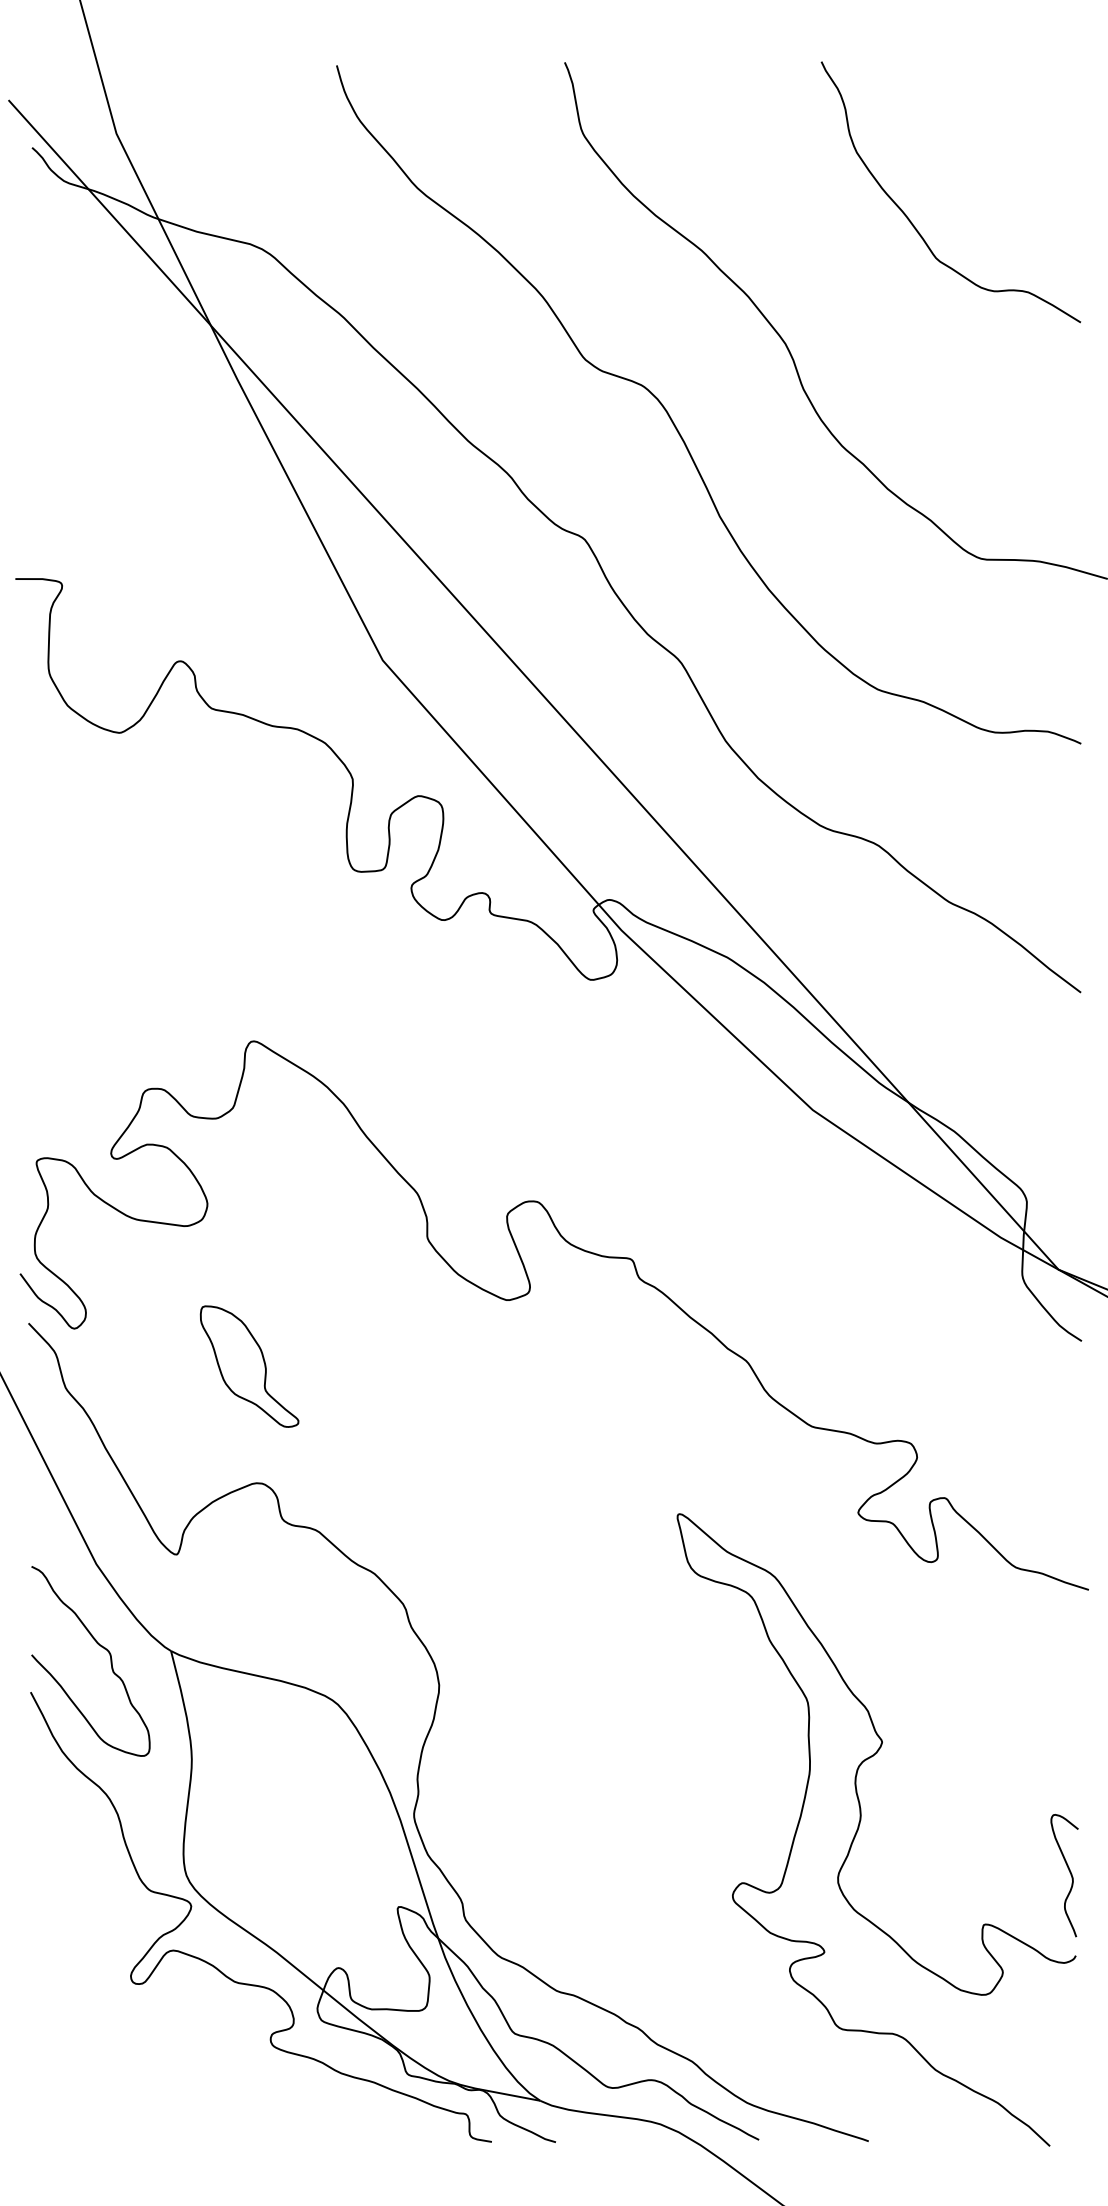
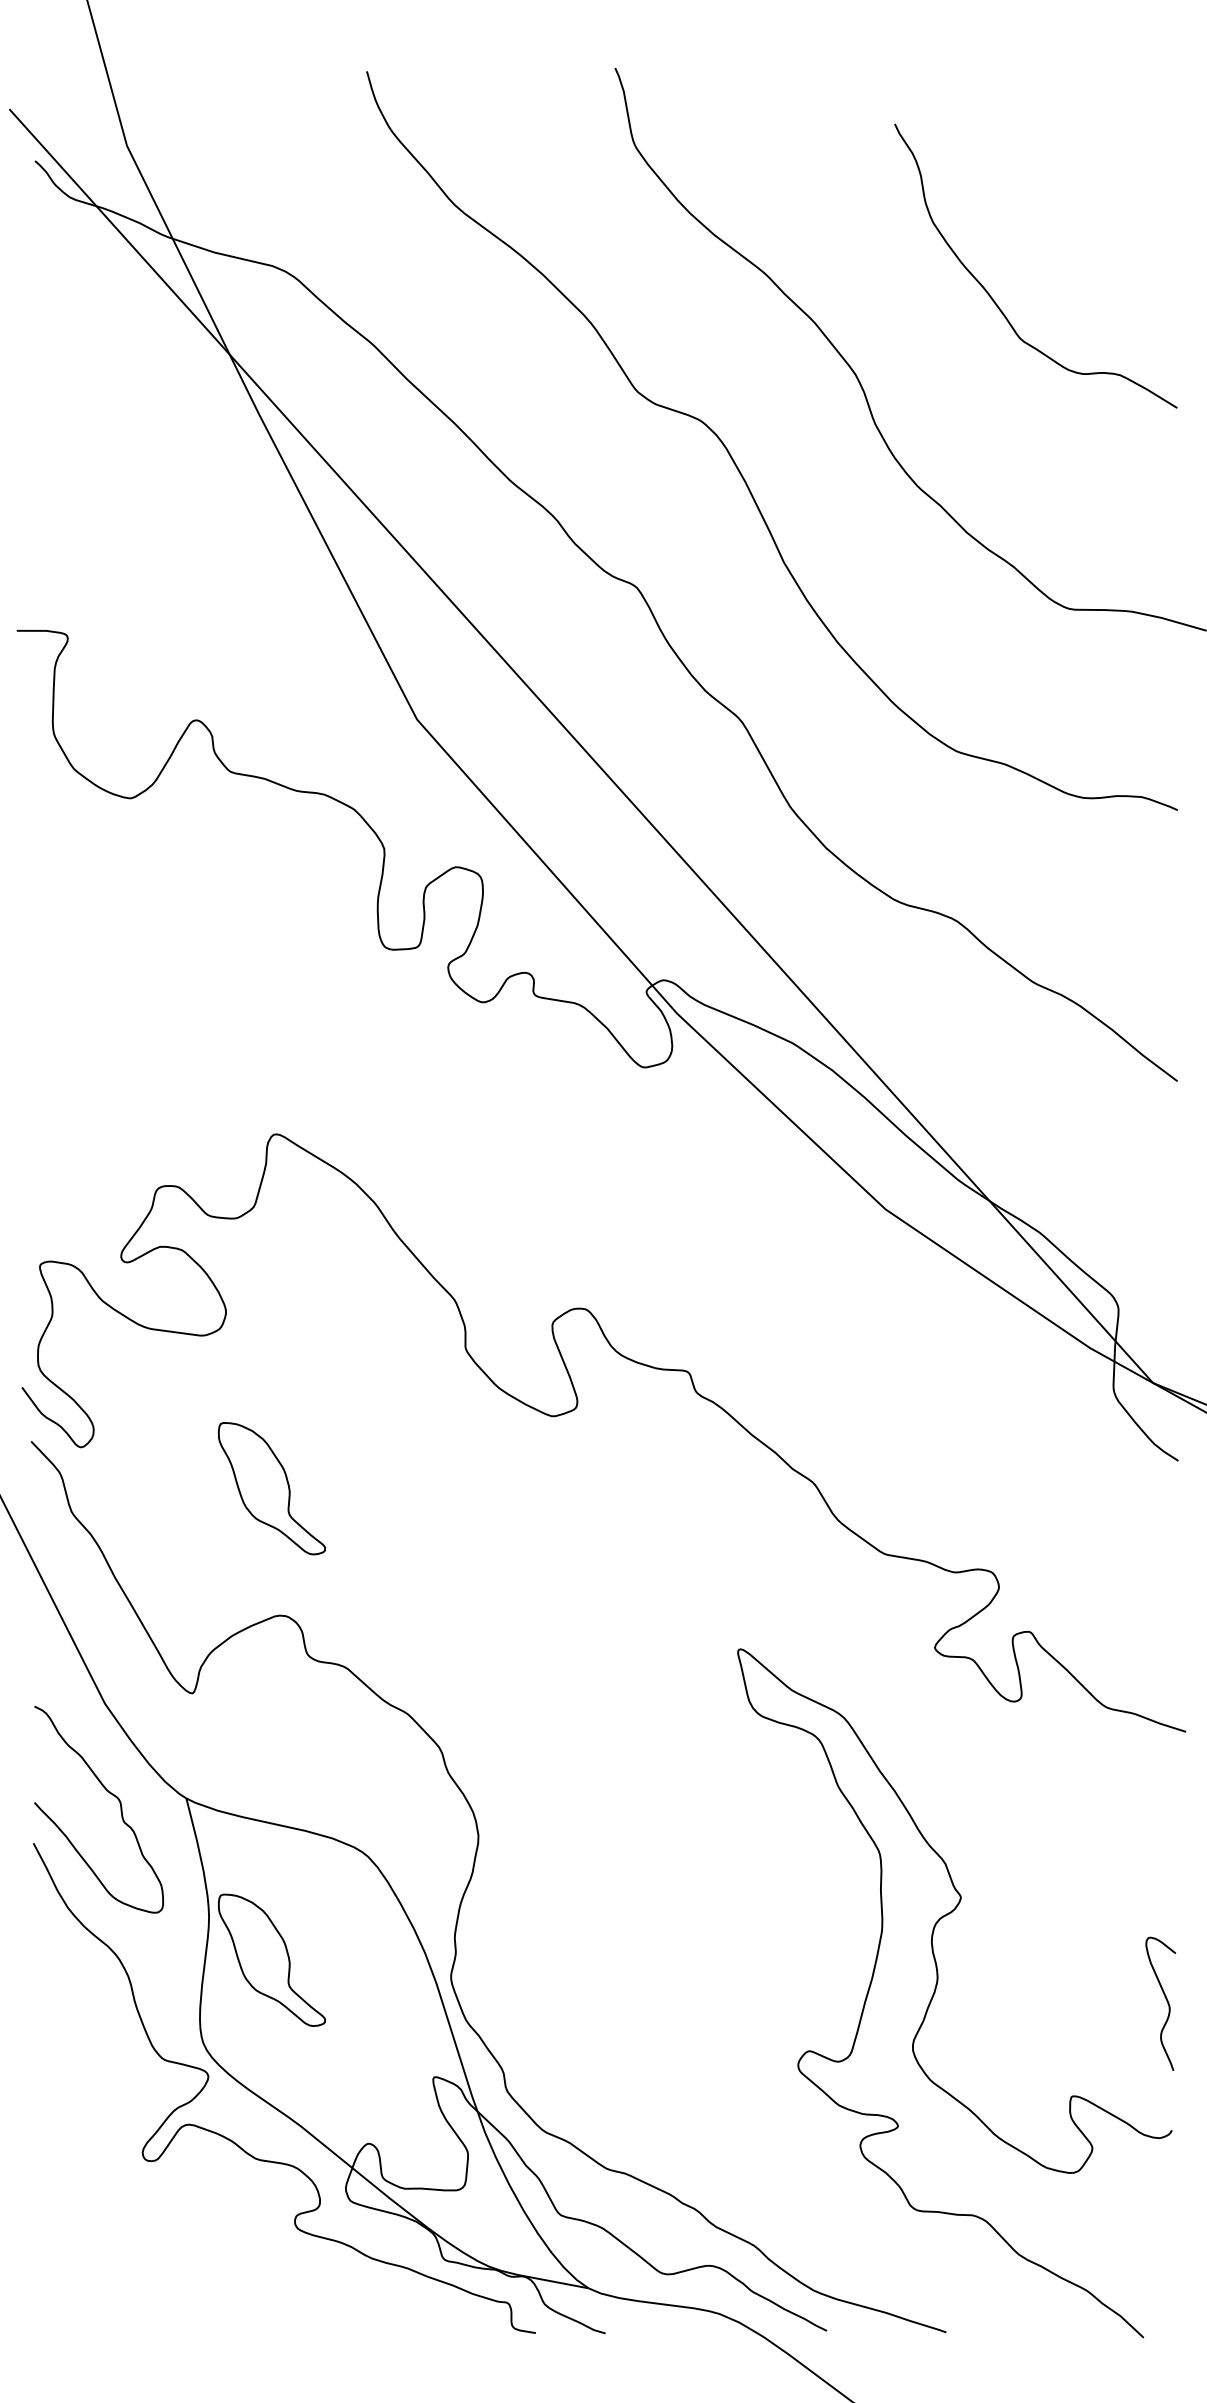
curve: (912, 222) -> (993, 299), moved
part: (249, 1799) -> (271, 1960), added
curve: (1069, 1872) -> (1166, 2000), moved

